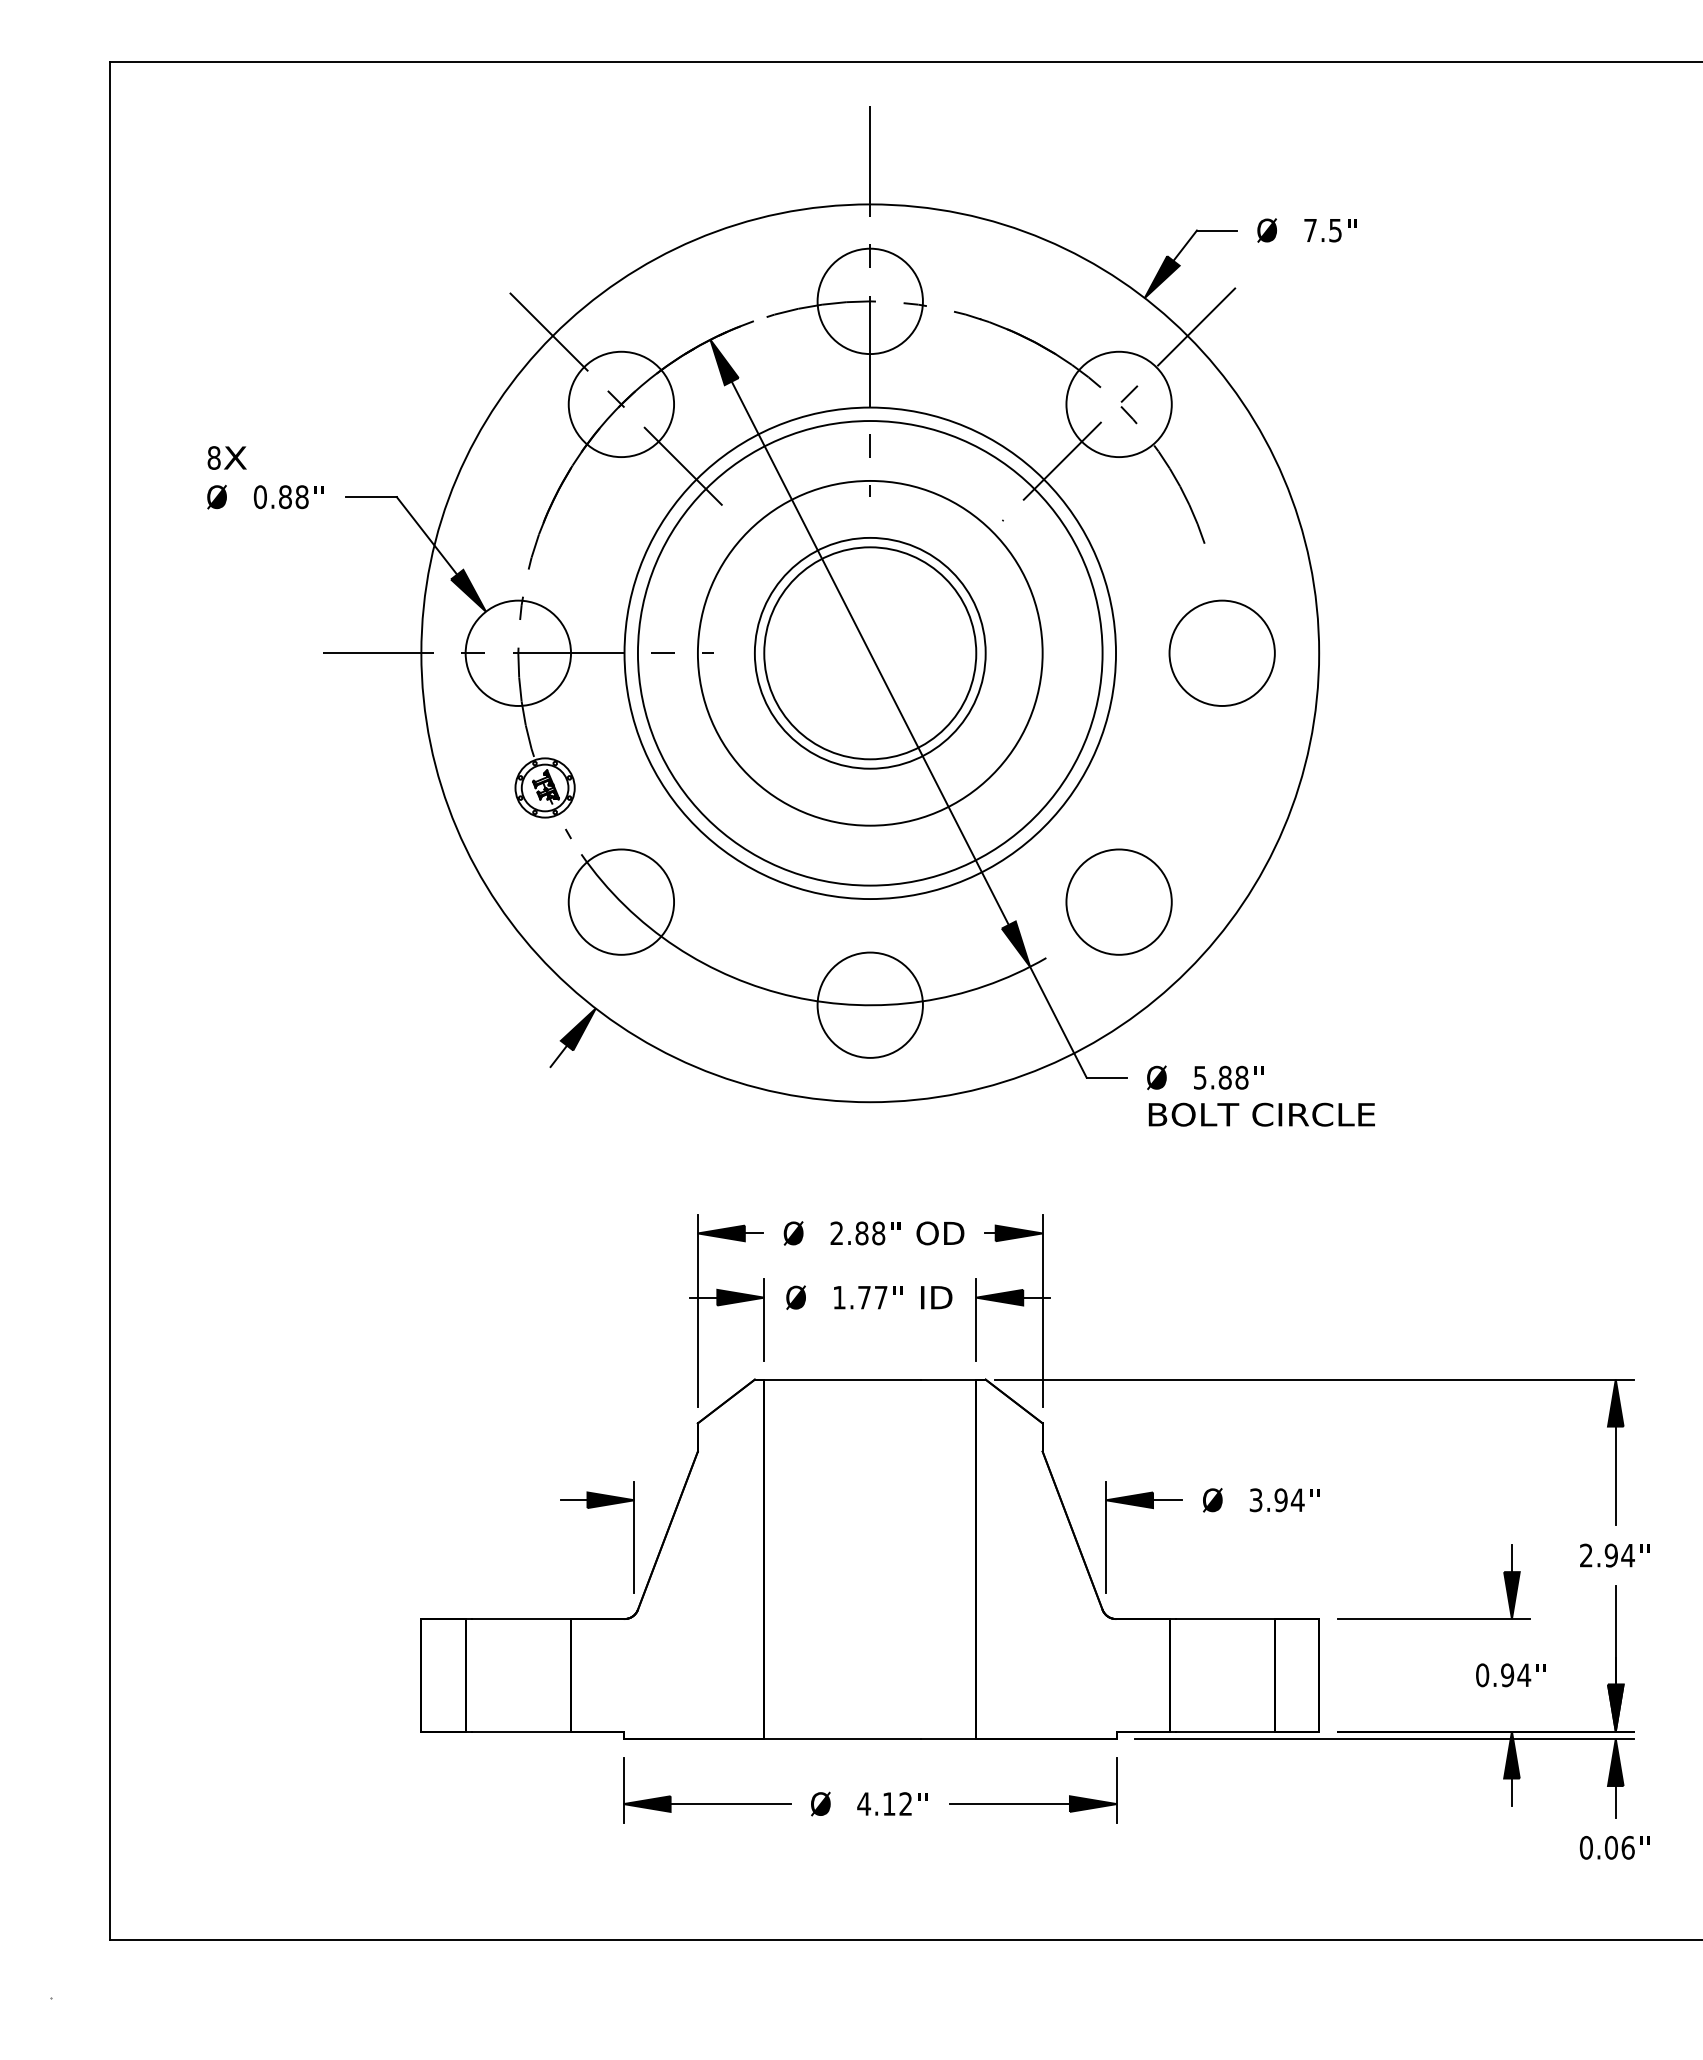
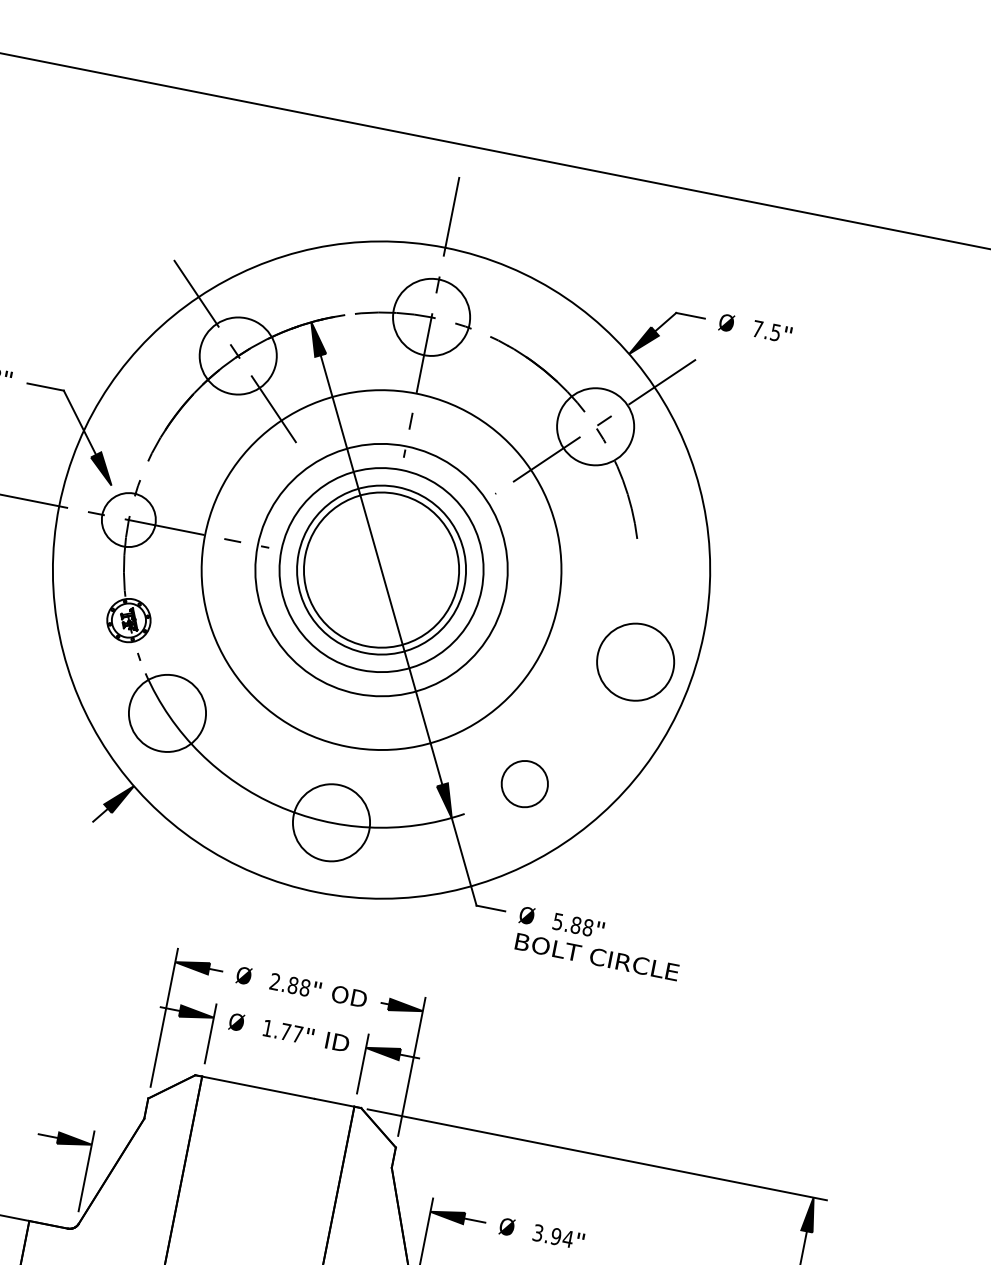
circle: (518, 652) -> (129, 519), size x0.7
circle: (1221, 652) -> (635, 661), moved
circle: (869, 653) -> (380, 570), size x0.6
circle: (1118, 901) -> (524, 783), size x0.6

